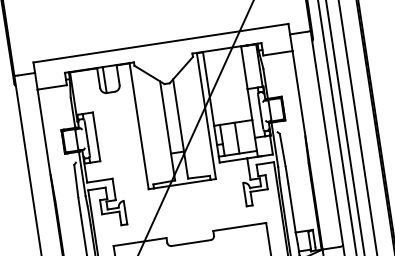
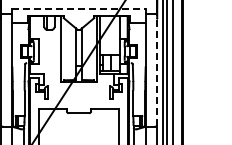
line: (161, 42) -> (79, 8), solid -> dashed
line: (326, 137) -> (156, 69), solid -> dashed

